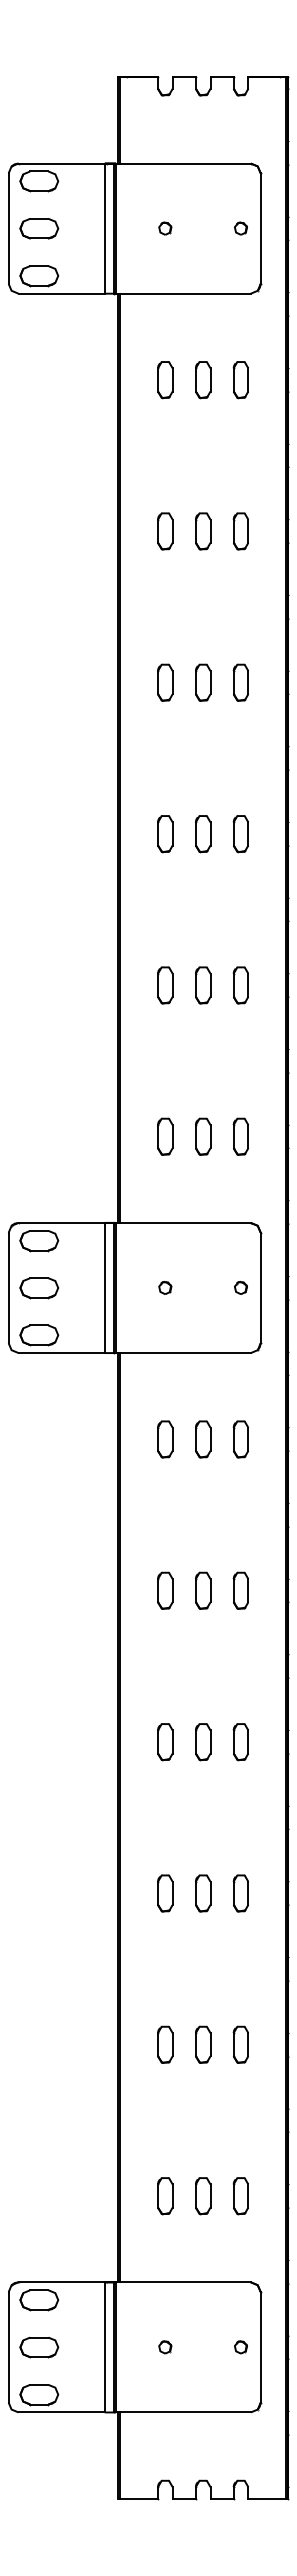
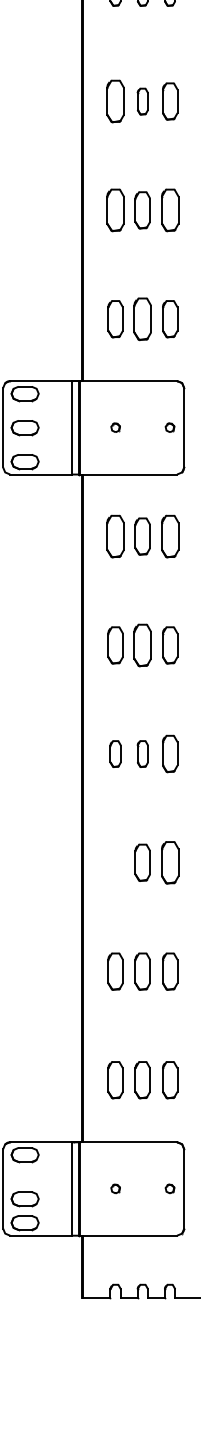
part: (165, 834) -> (115, 101), size x1.6
part: (240, 834) -> (169, 101), size x1.4
part: (165, 985) -> (115, 210), size x1.6
part: (203, 985) -> (143, 210), size x1.4
part: (240, 985) -> (169, 210), size x1.6
part: (165, 1136) -> (115, 318), size x1.4
part: (203, 1136) -> (143, 318), size x1.6
part: (240, 1136) -> (169, 318), size x1.4
part: (165, 1439) -> (115, 536), size x1.6
part: (203, 1439) -> (143, 536), size x1.4
part: (240, 1439) -> (169, 536), size x1.6
part: (165, 1590) -> (115, 645), size x1.4
part: (203, 1590) -> (143, 645), size x1.6
part: (240, 1590) -> (169, 645), size x1.4
part: (240, 1742) -> (169, 754), size x1.4
part: (165, 1893) -> (115, 862), removed
part: (203, 1893) -> (143, 862), size x1.4
part: (240, 1893) -> (169, 862), size x1.6
part: (165, 2044) -> (115, 971), size x1.4
part: (203, 2044) -> (143, 971), size x1.4
part: (240, 2044) -> (169, 971), size x1.4
part: (165, 2196) -> (115, 1080), size x1.4
part: (203, 2196) -> (143, 1080), size x1.4
part: (240, 2196) -> (169, 1080), size x1.4
part: (39, 2347) -> (25, 1199), moved

